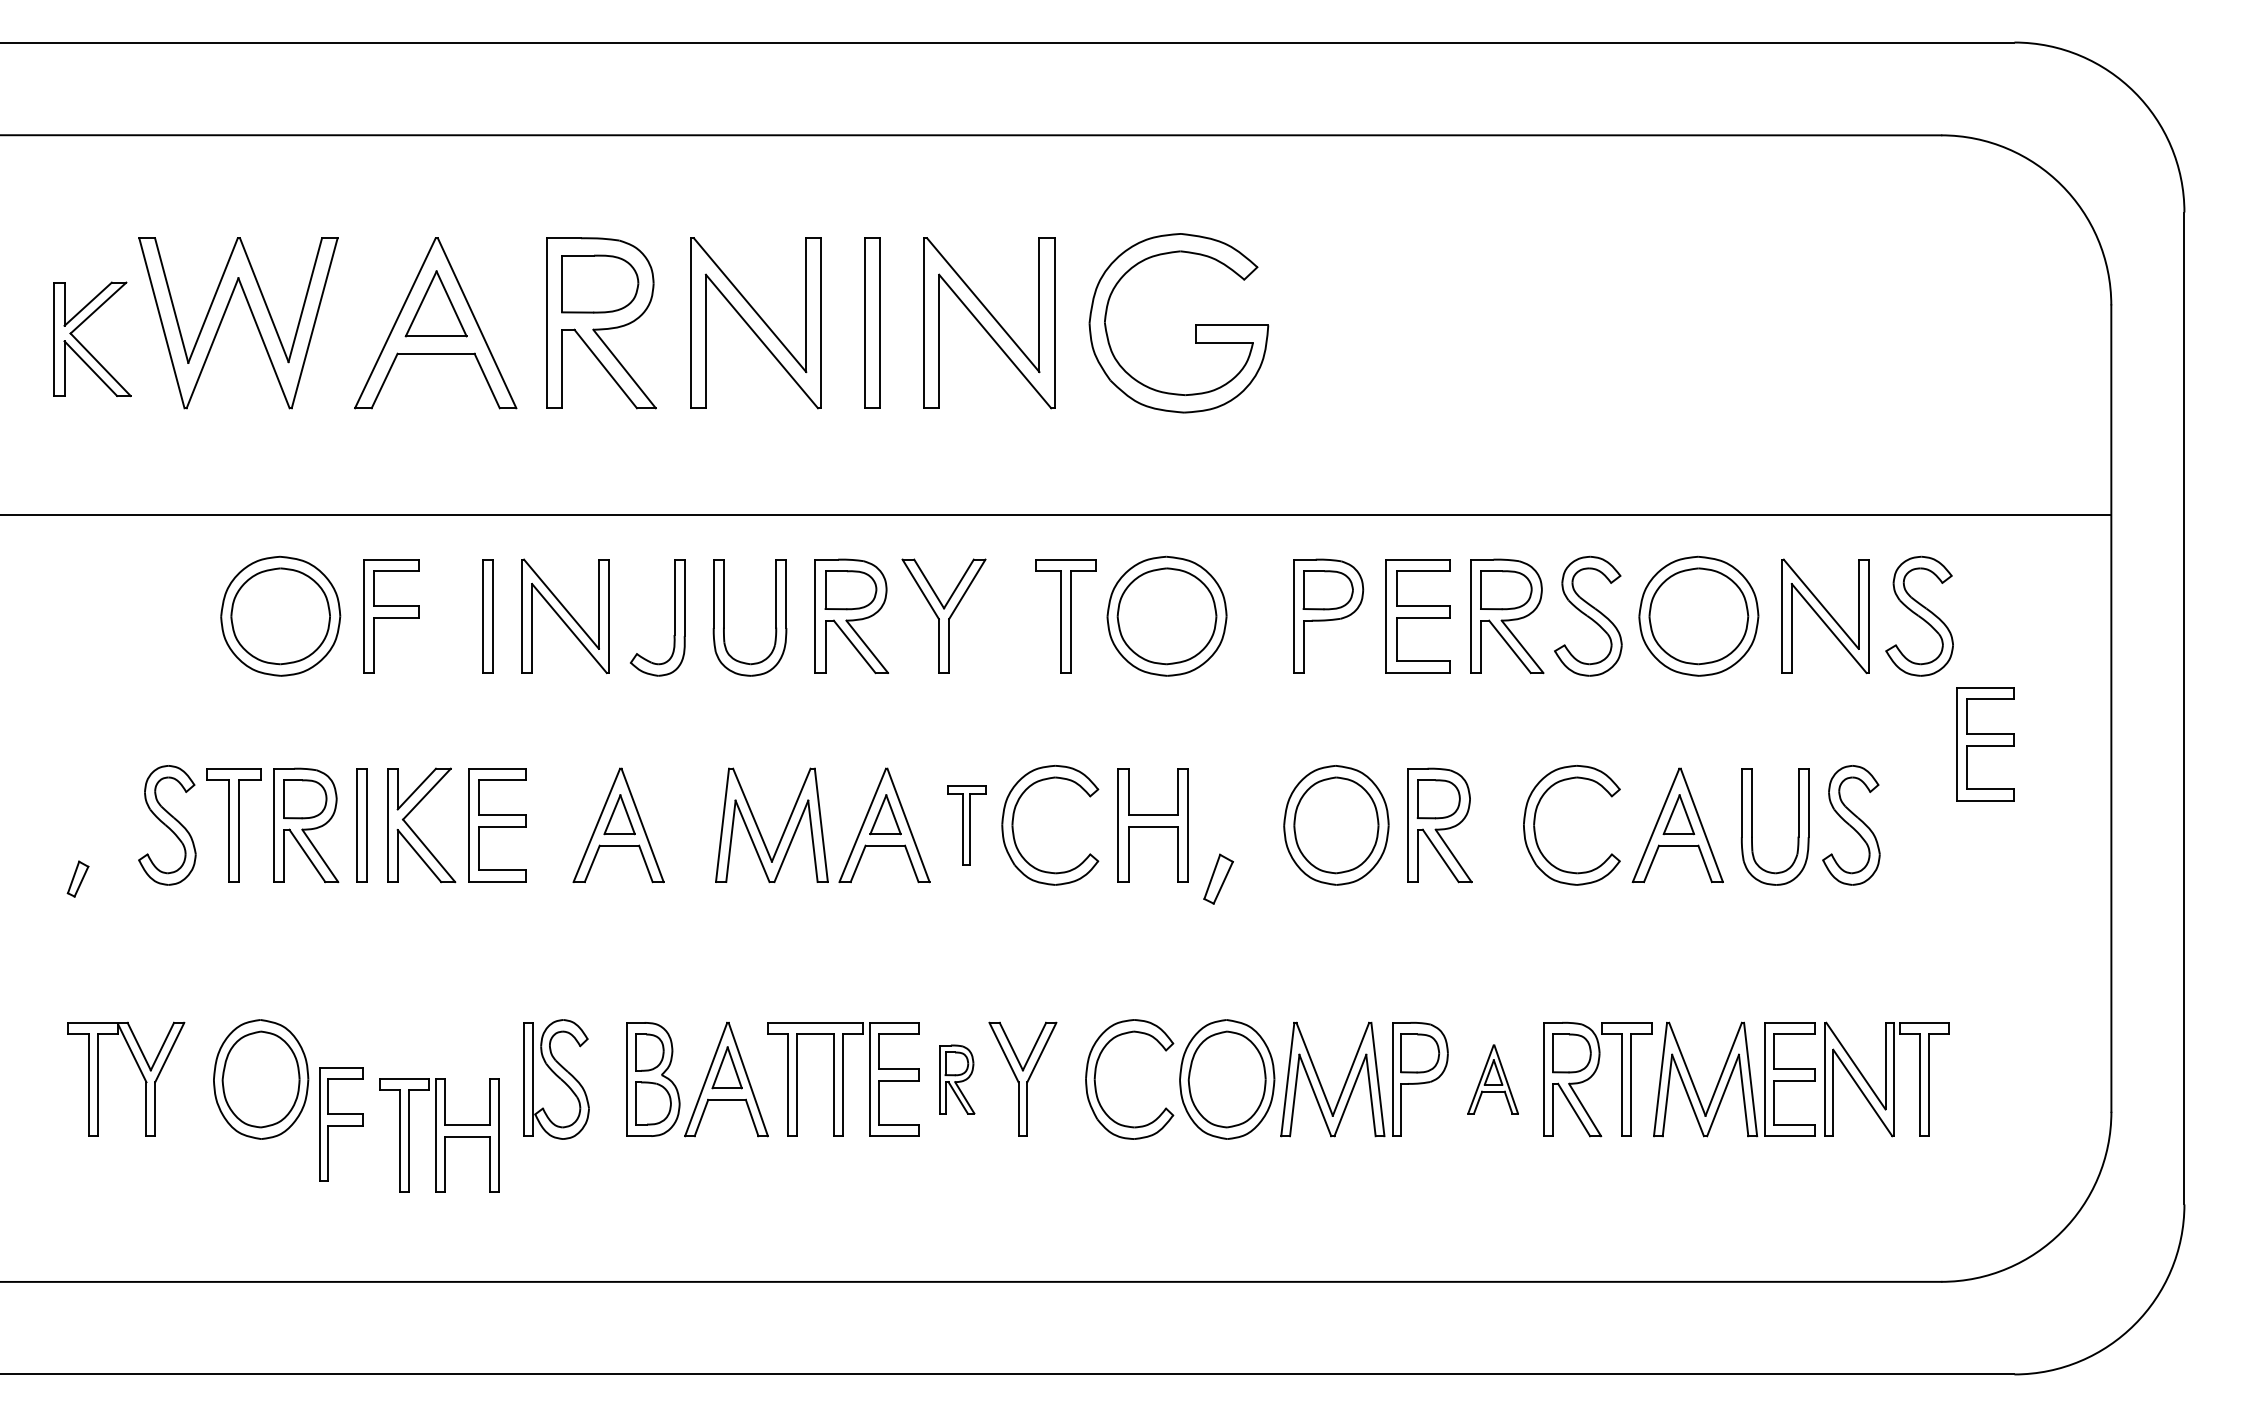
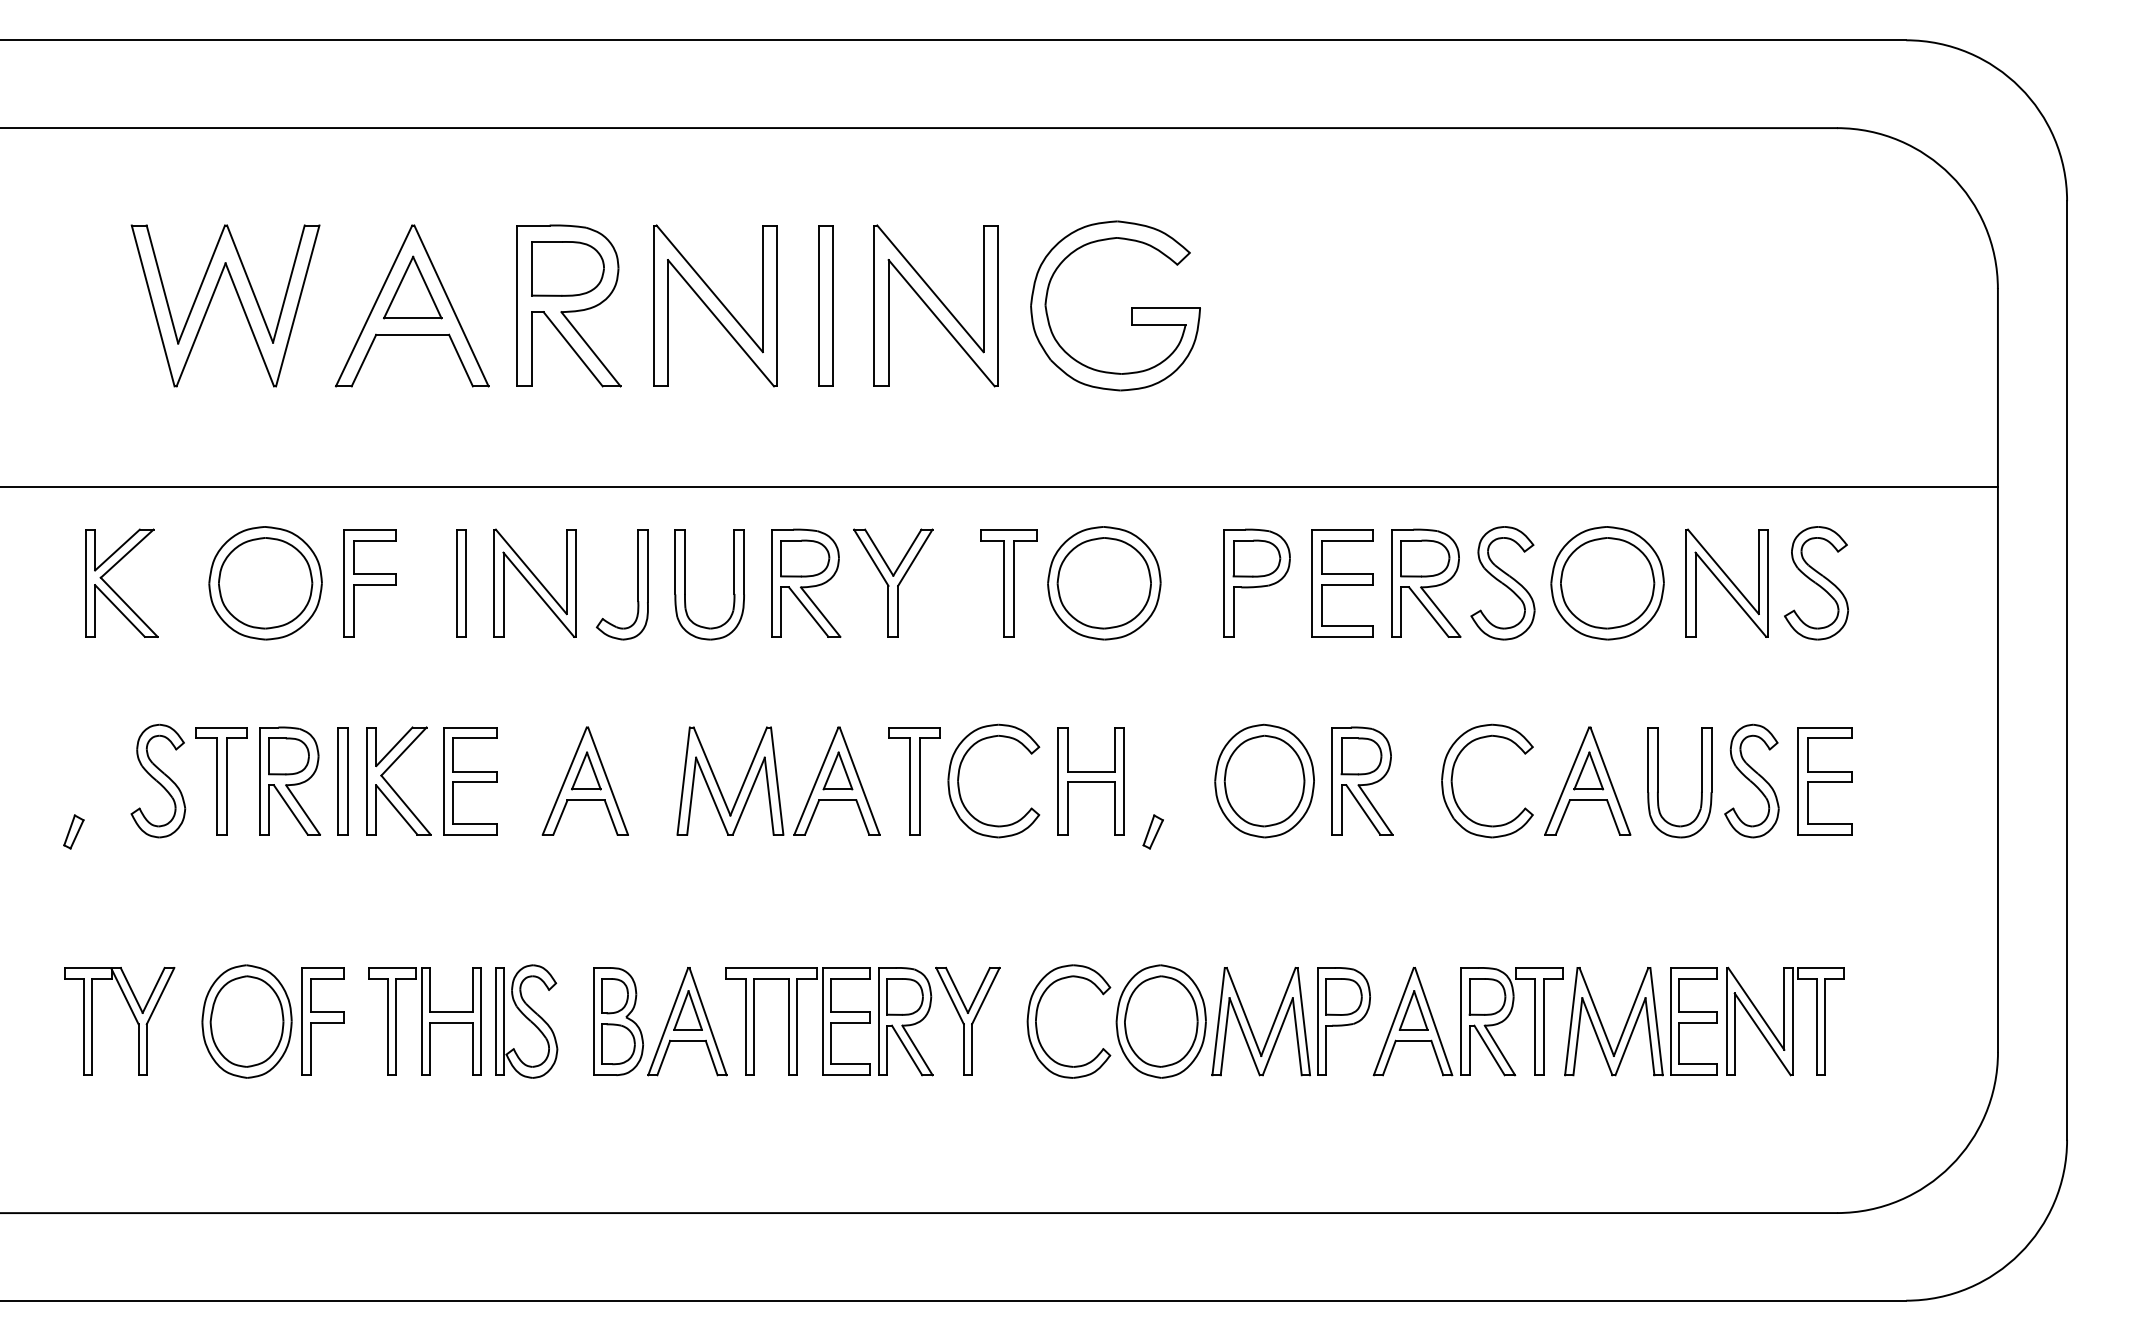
part: (84, 346) -> (113, 590), moved
part: (1985, 744) -> (1824, 781), moved
part: (966, 825) -> (914, 781), size x1.43
part: (1218, 878) -> (1153, 831), size x0.71
part: (957, 1079) -> (906, 1021), size x1.67
part: (1492, 1079) -> (1412, 1021), size x1.67
part: (341, 1124) -> (323, 1021), moved
part: (439, 1135) -> (425, 1021), moved

